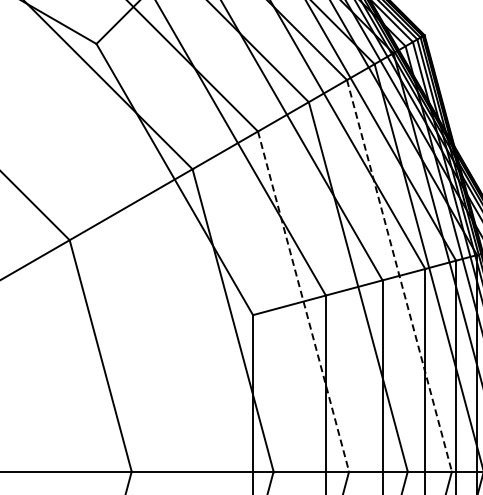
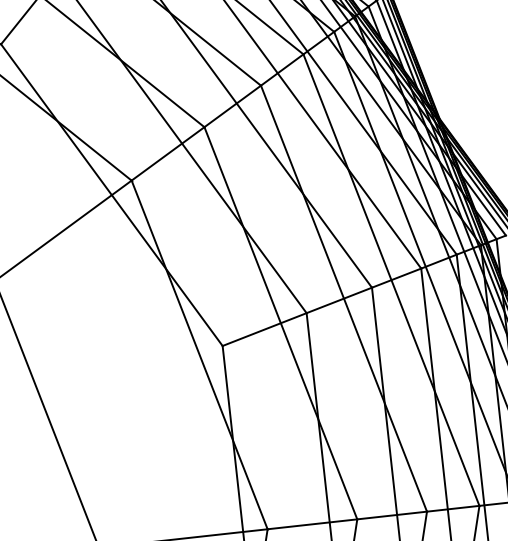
line: (399, 275) -> (391, 279), dashed -> solid
line: (303, 302) -> (280, 324), dashed -> solid

